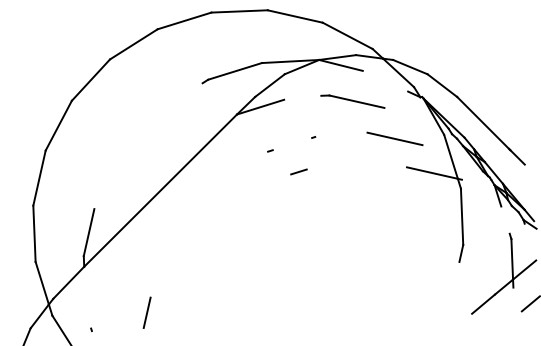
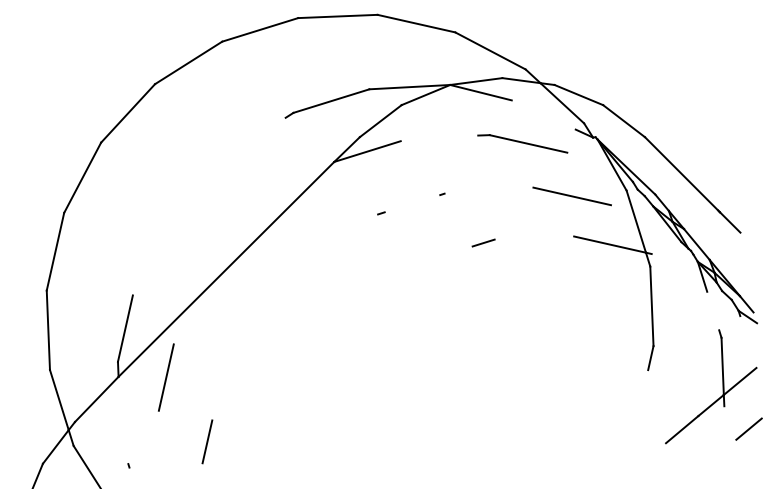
part: (352, 101) -> (522, 143), moved
line: (394, 138) -> (571, 196), moved
line: (298, 171) -> (483, 242), moved
line: (117, 267) -> (165, 377), added

